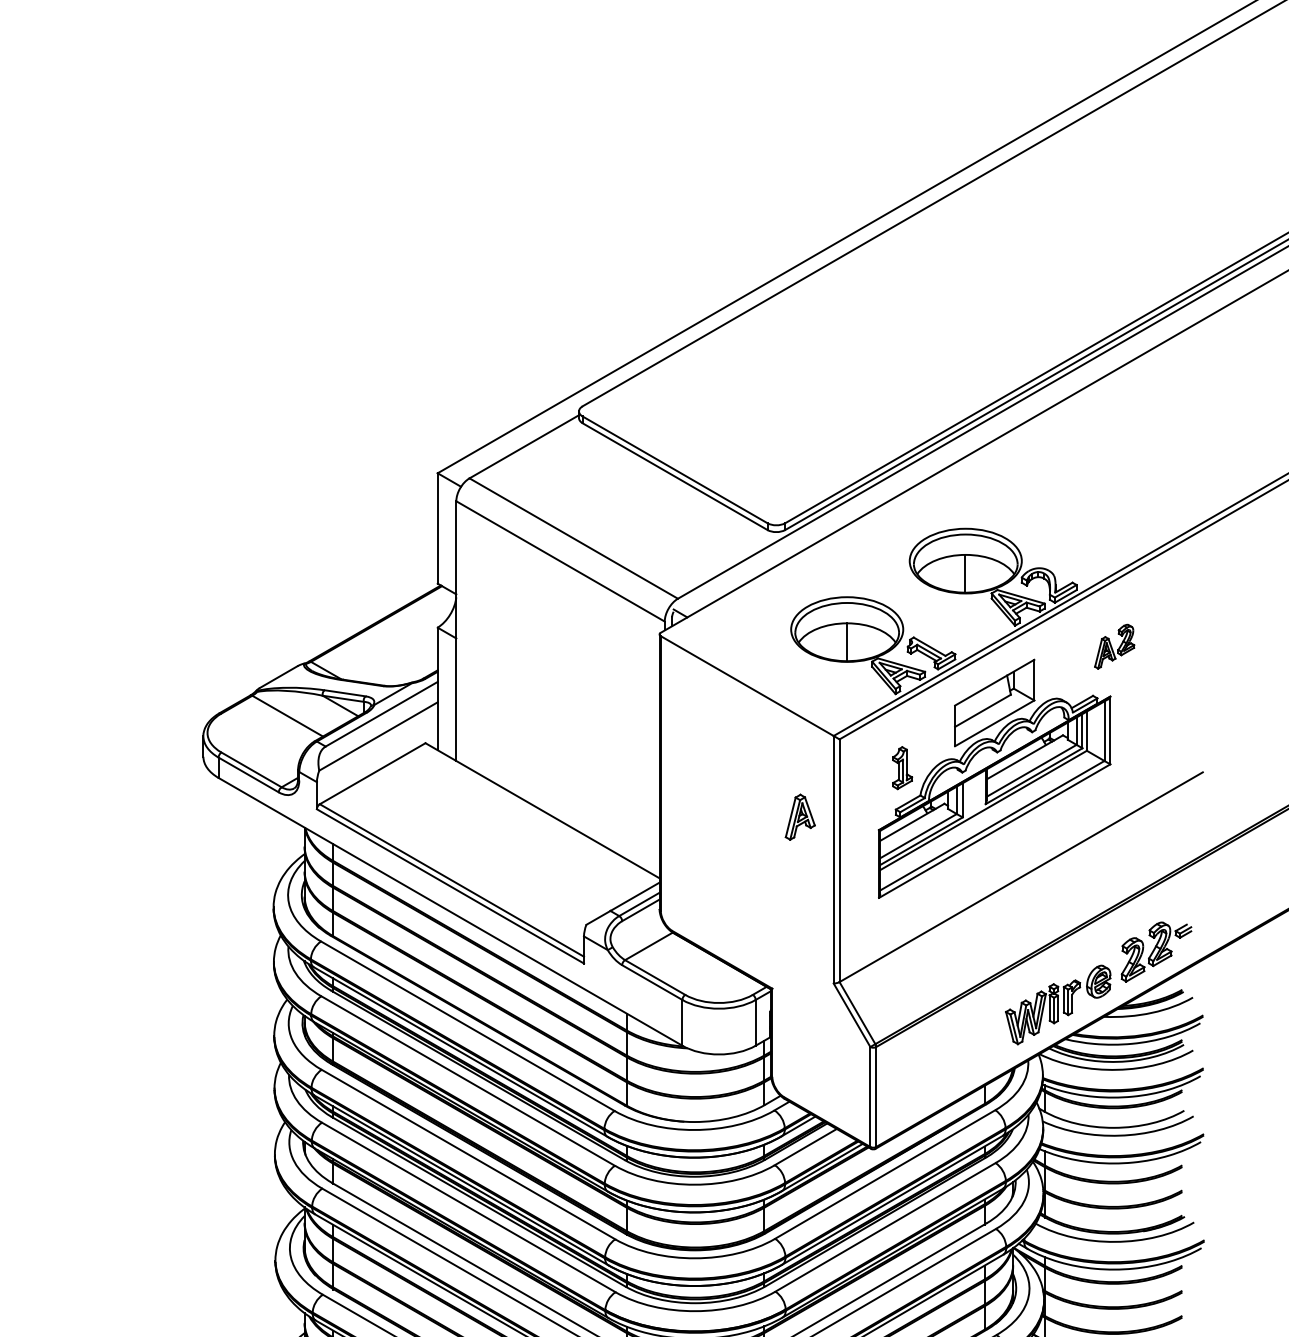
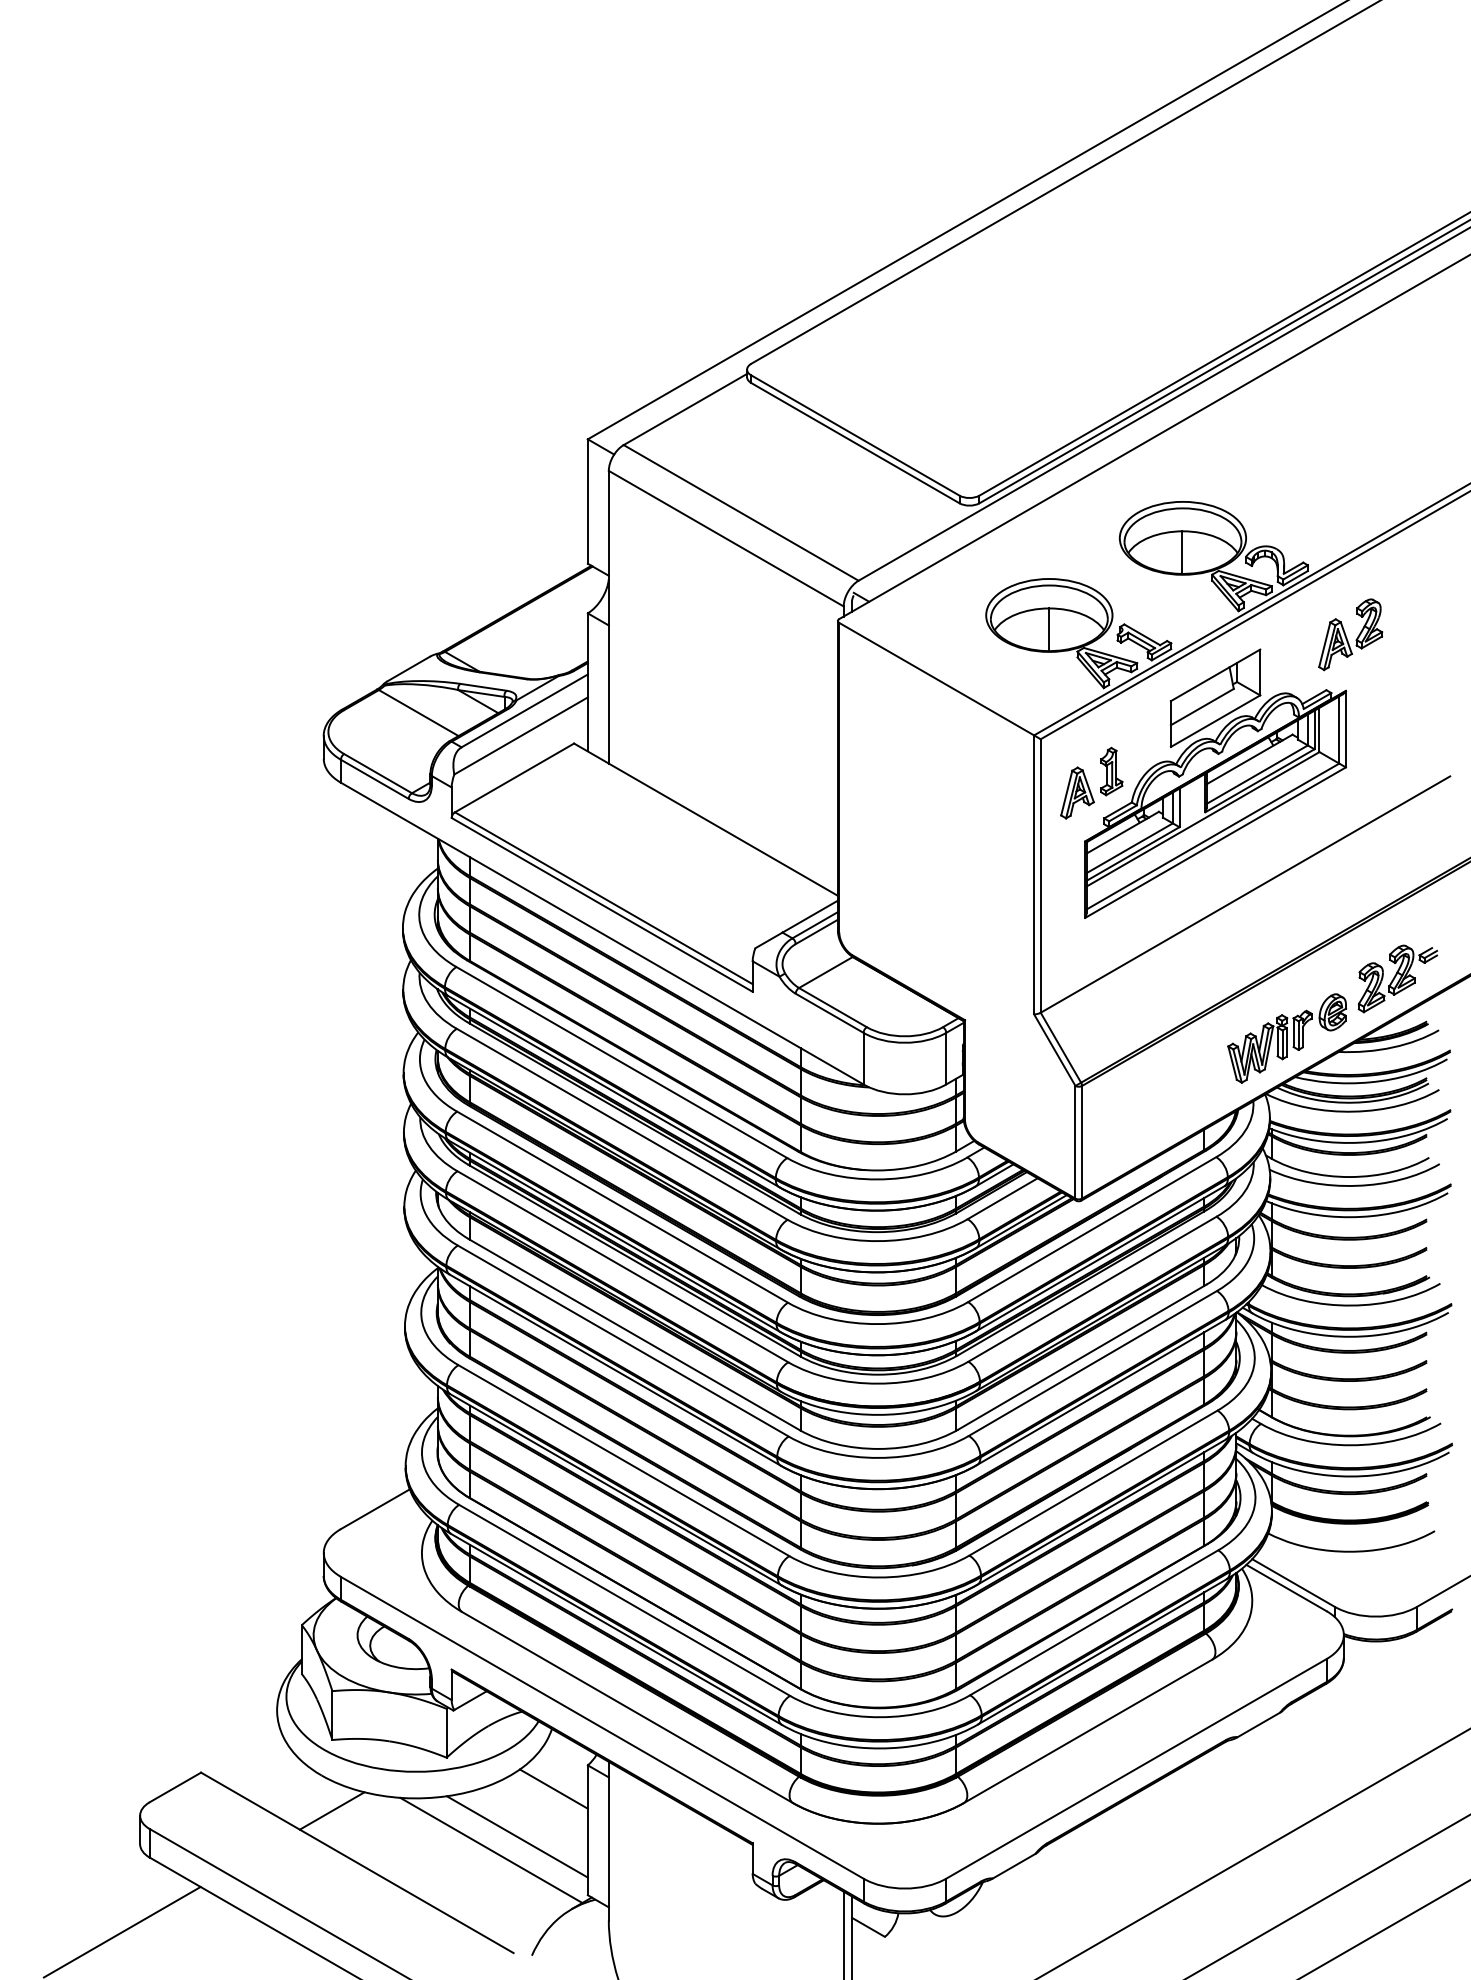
part: (1114, 646) -> (1350, 634), size x1.43
part: (800, 816) -> (1077, 792), moved

